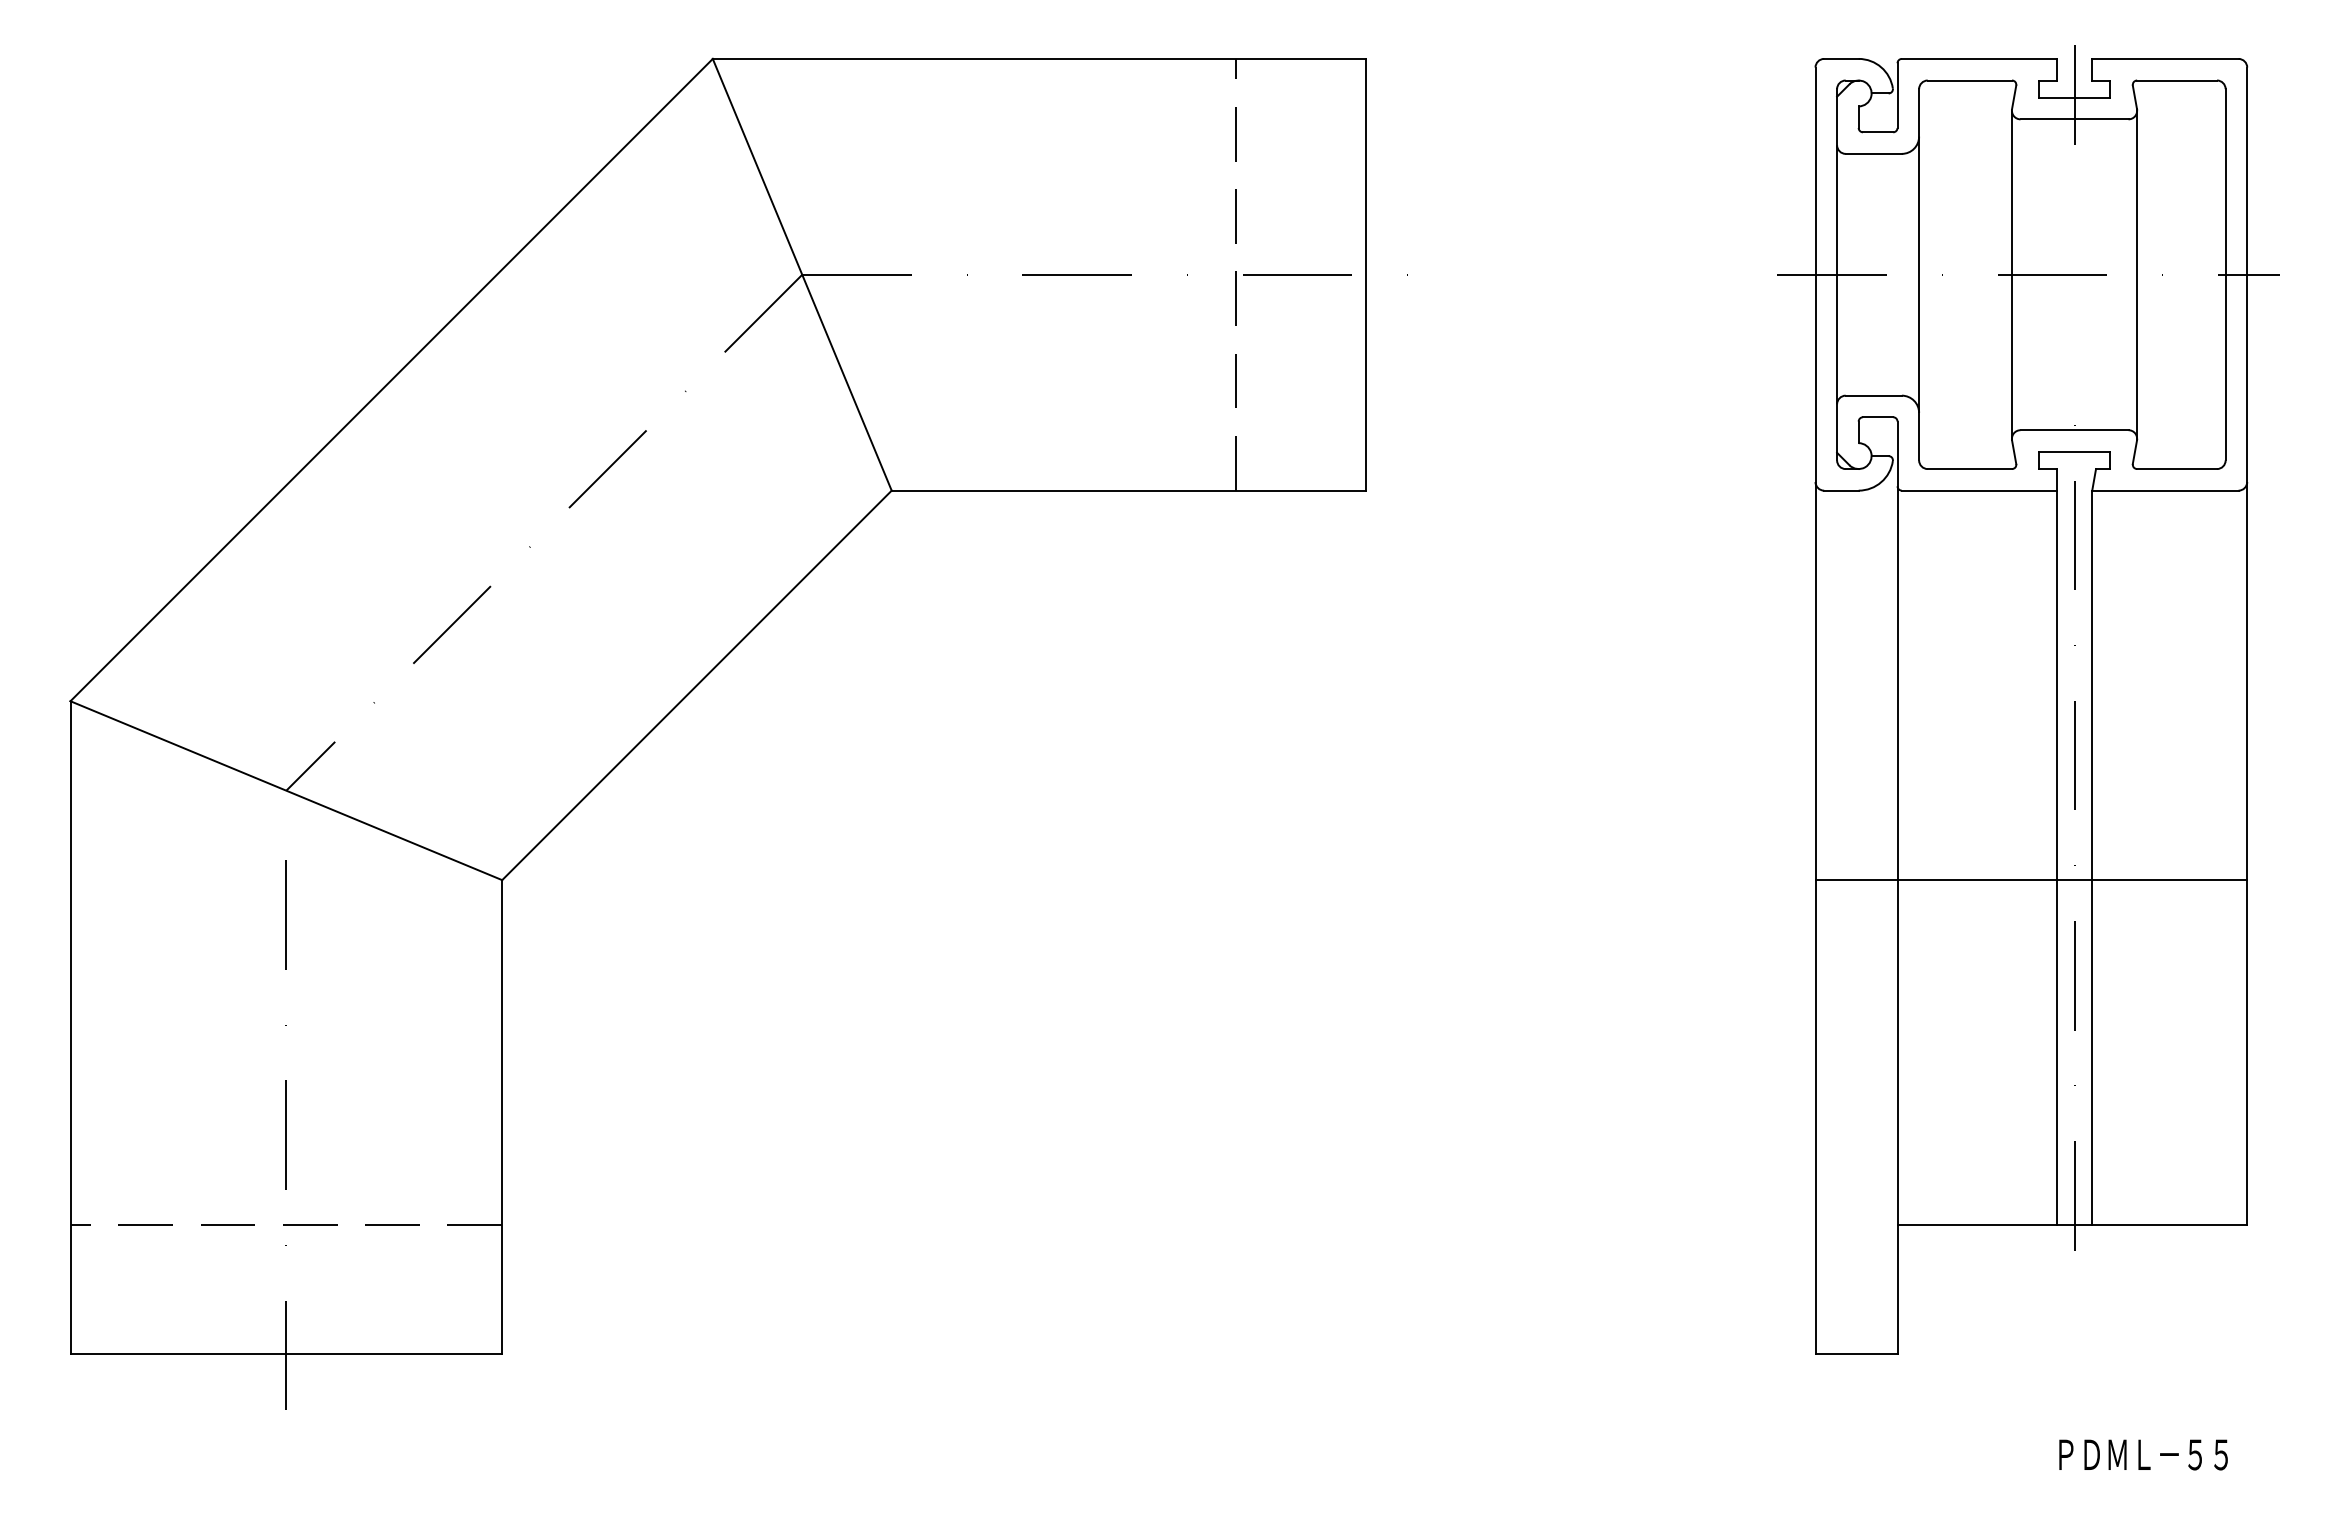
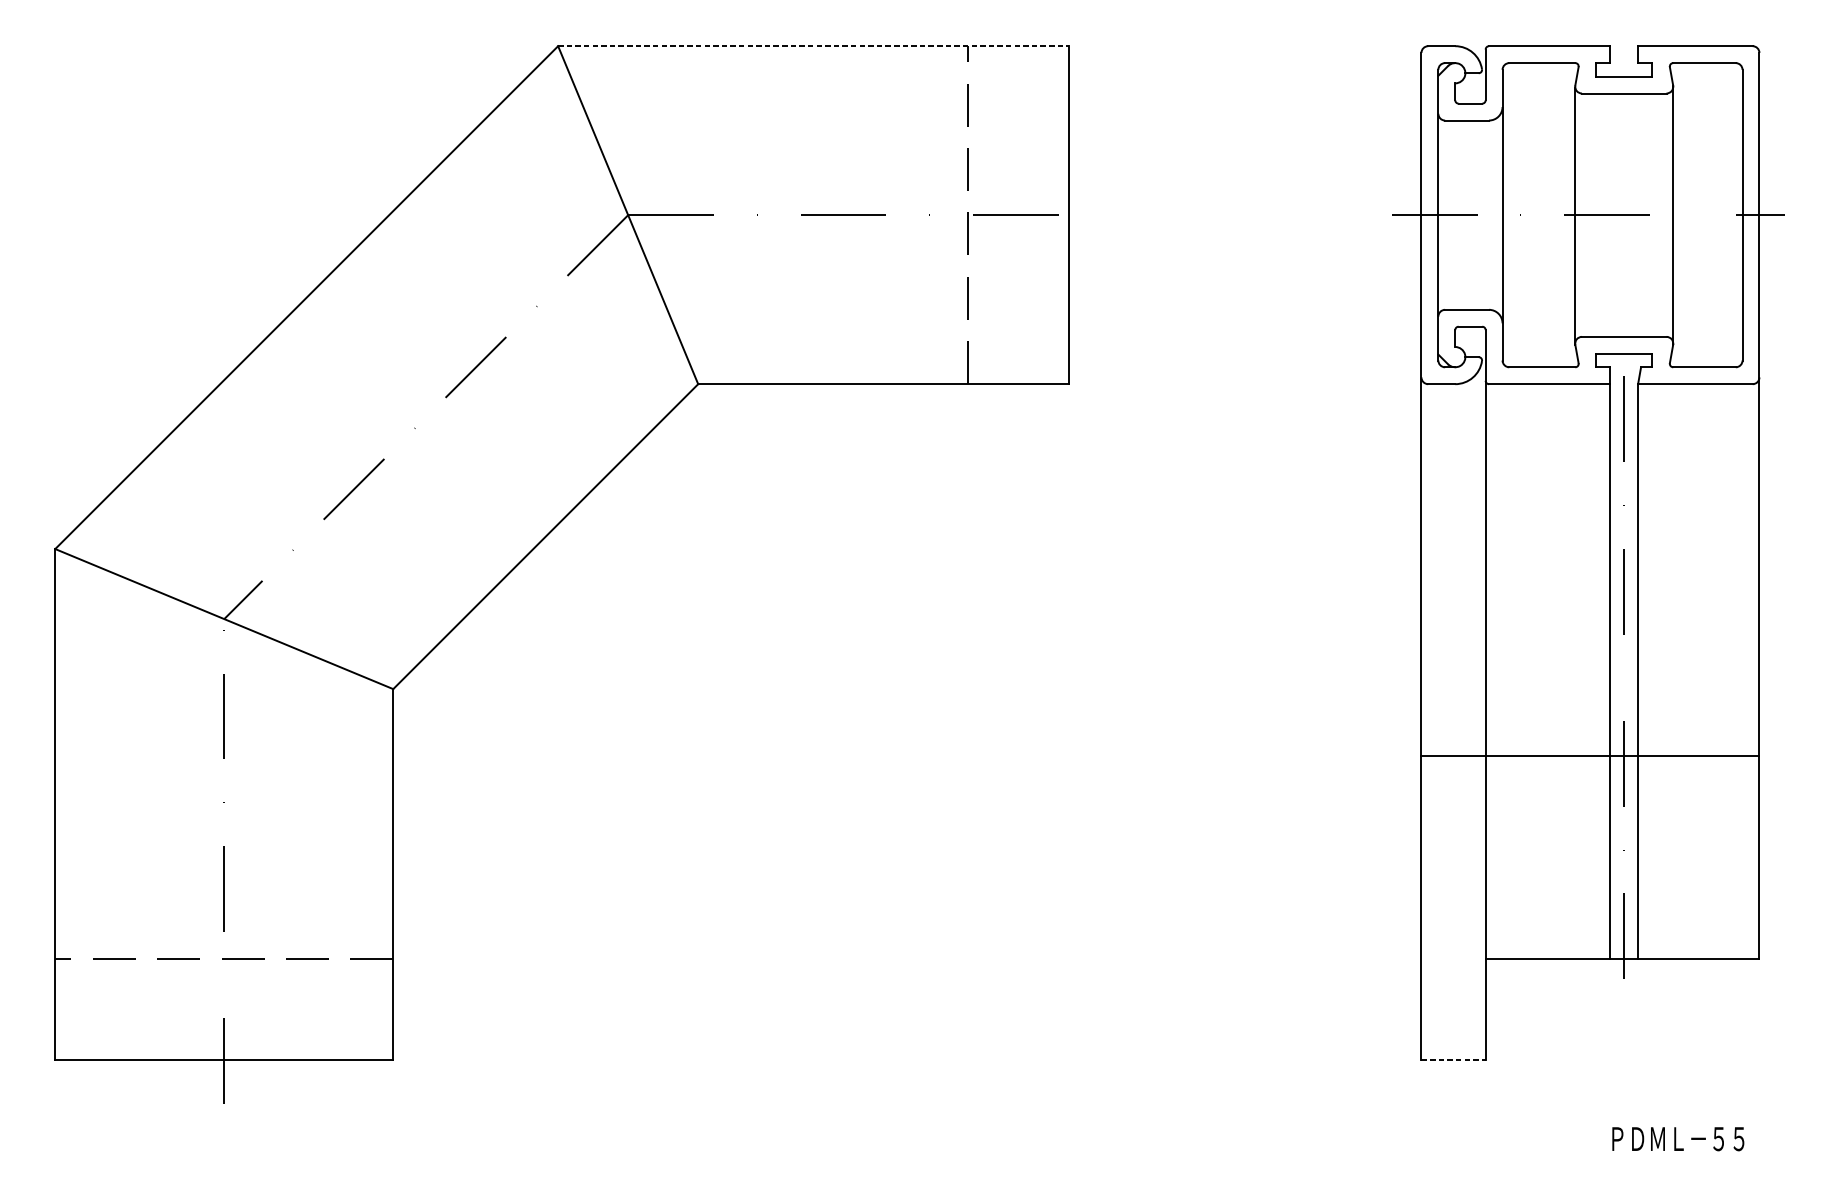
line: (1039, 58) -> (813, 45), solid -> dashed
line: (2074, 94) -> (1624, 74), removed
line: (2031, 880) -> (1590, 756), moved
line: (1857, 1354) -> (1454, 1060), solid -> dashed

